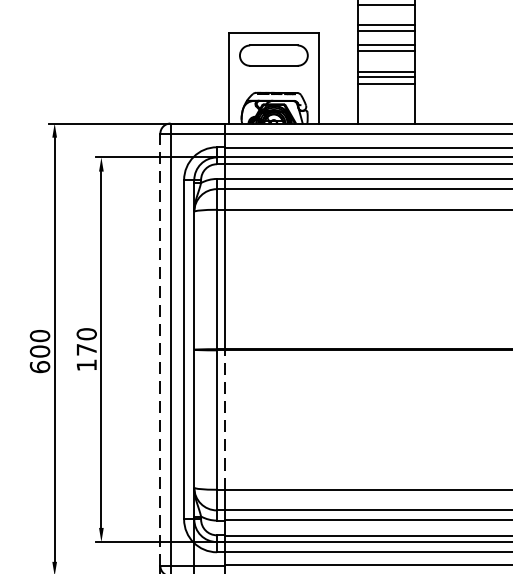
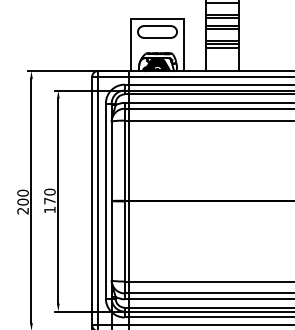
line: (160, 348) -> (92, 200), dashed -> solid
text: (39, 366) -> (22, 210), 600 -> 200
line: (225, 420) -> (129, 241), dashed -> solid

